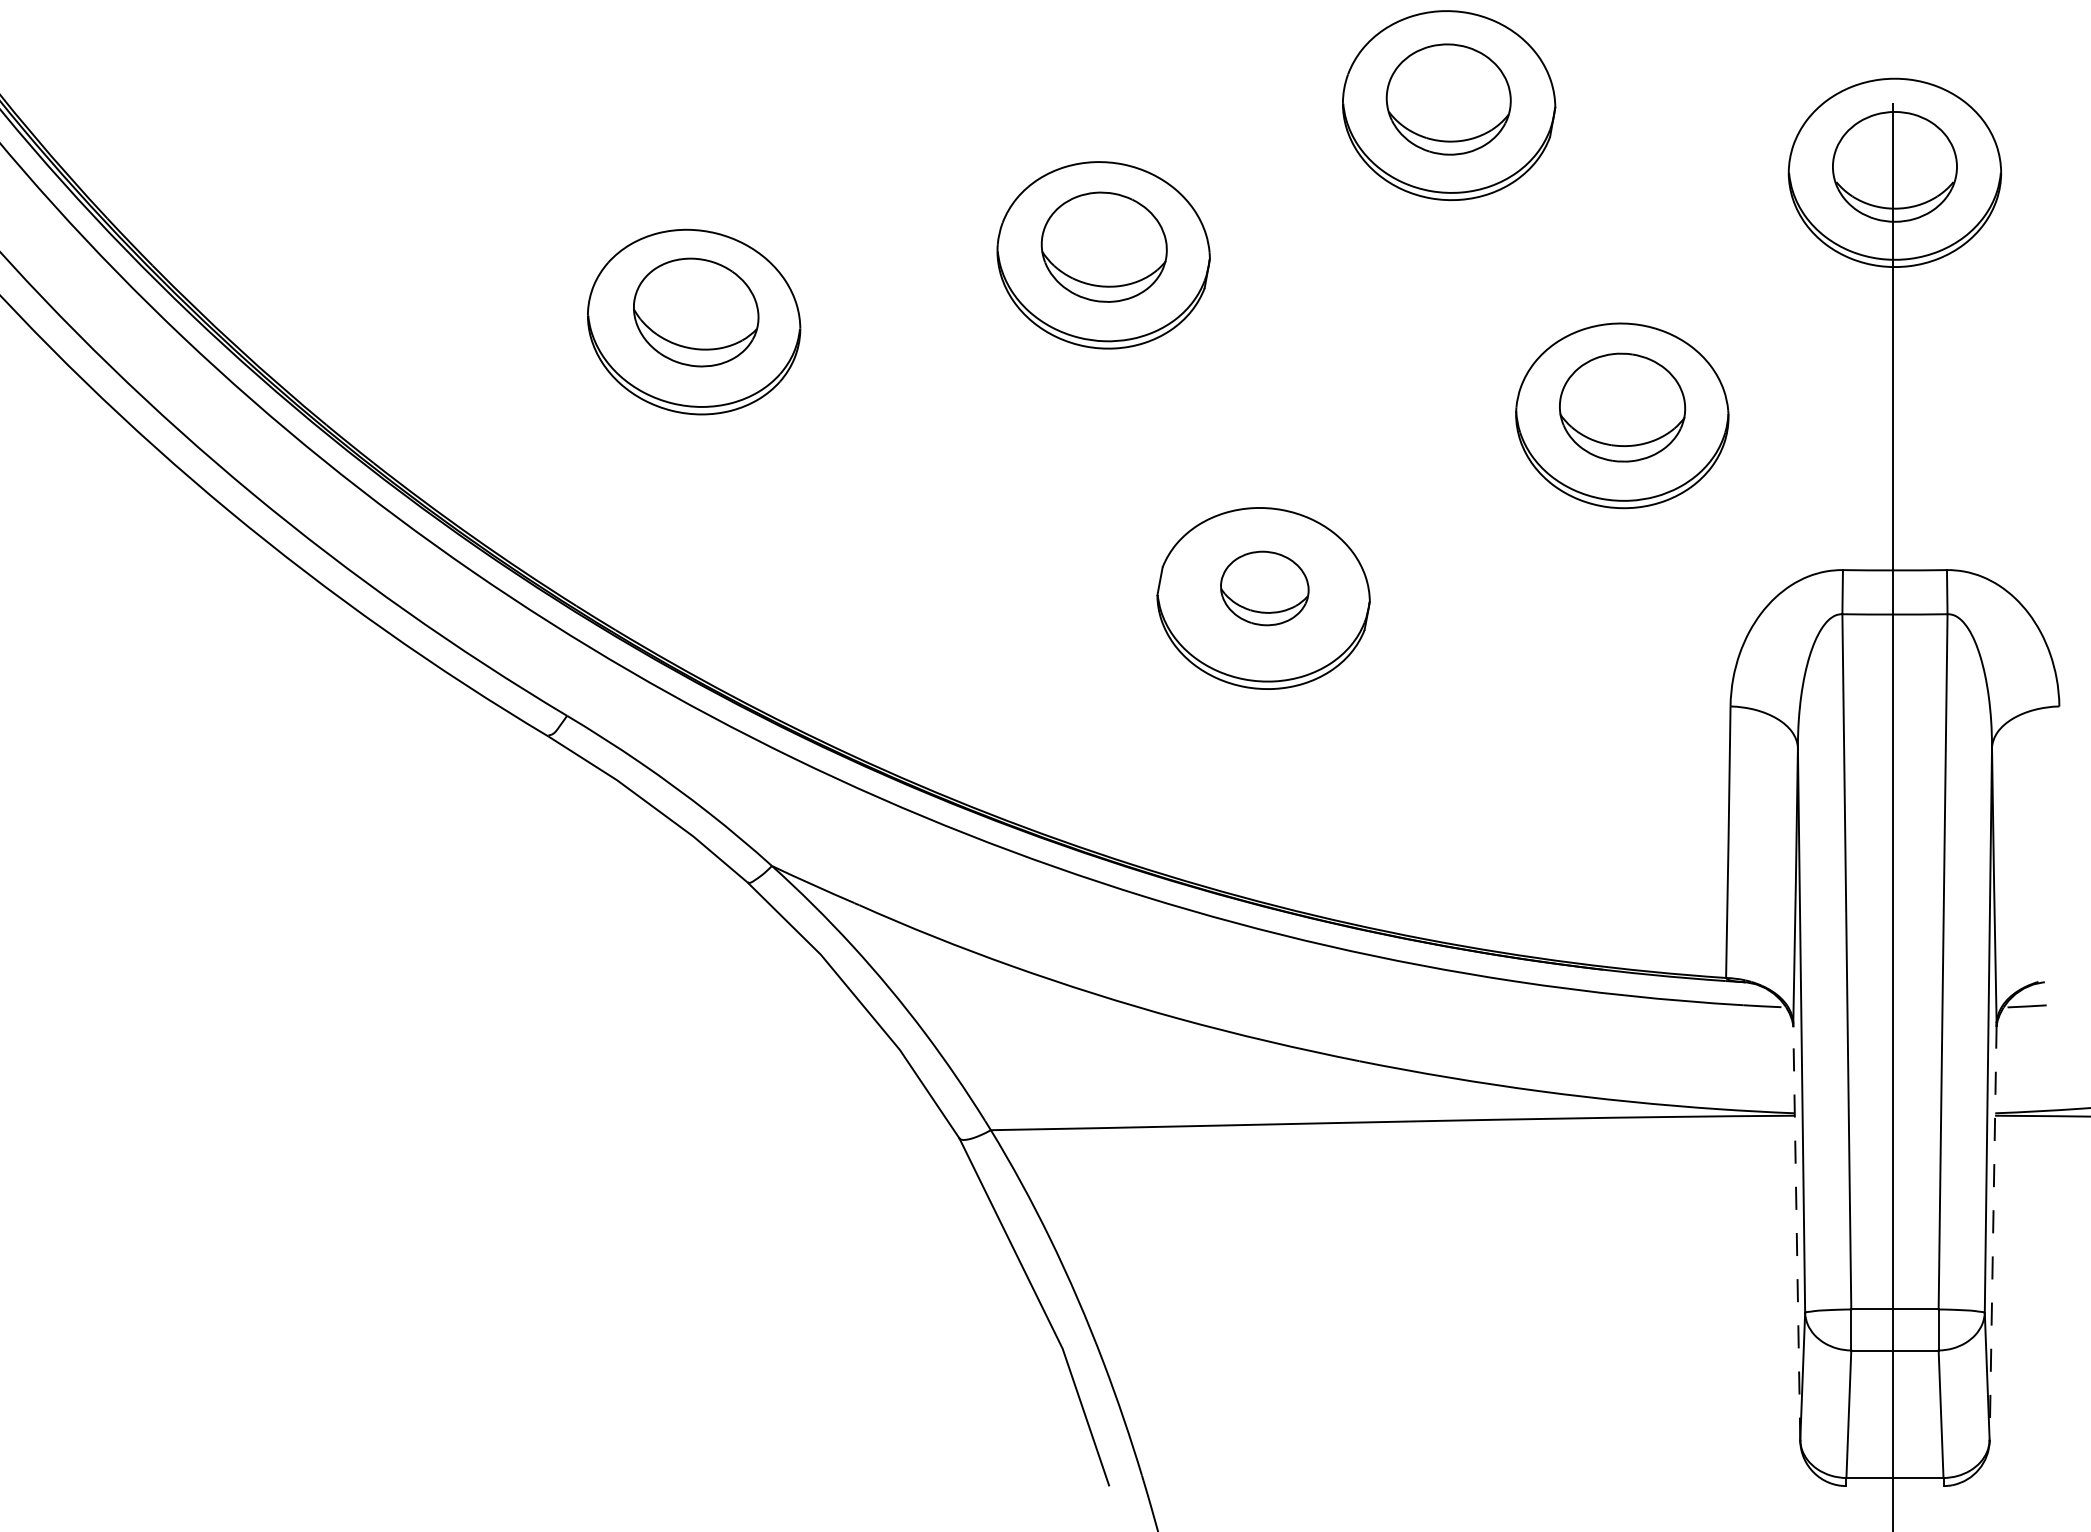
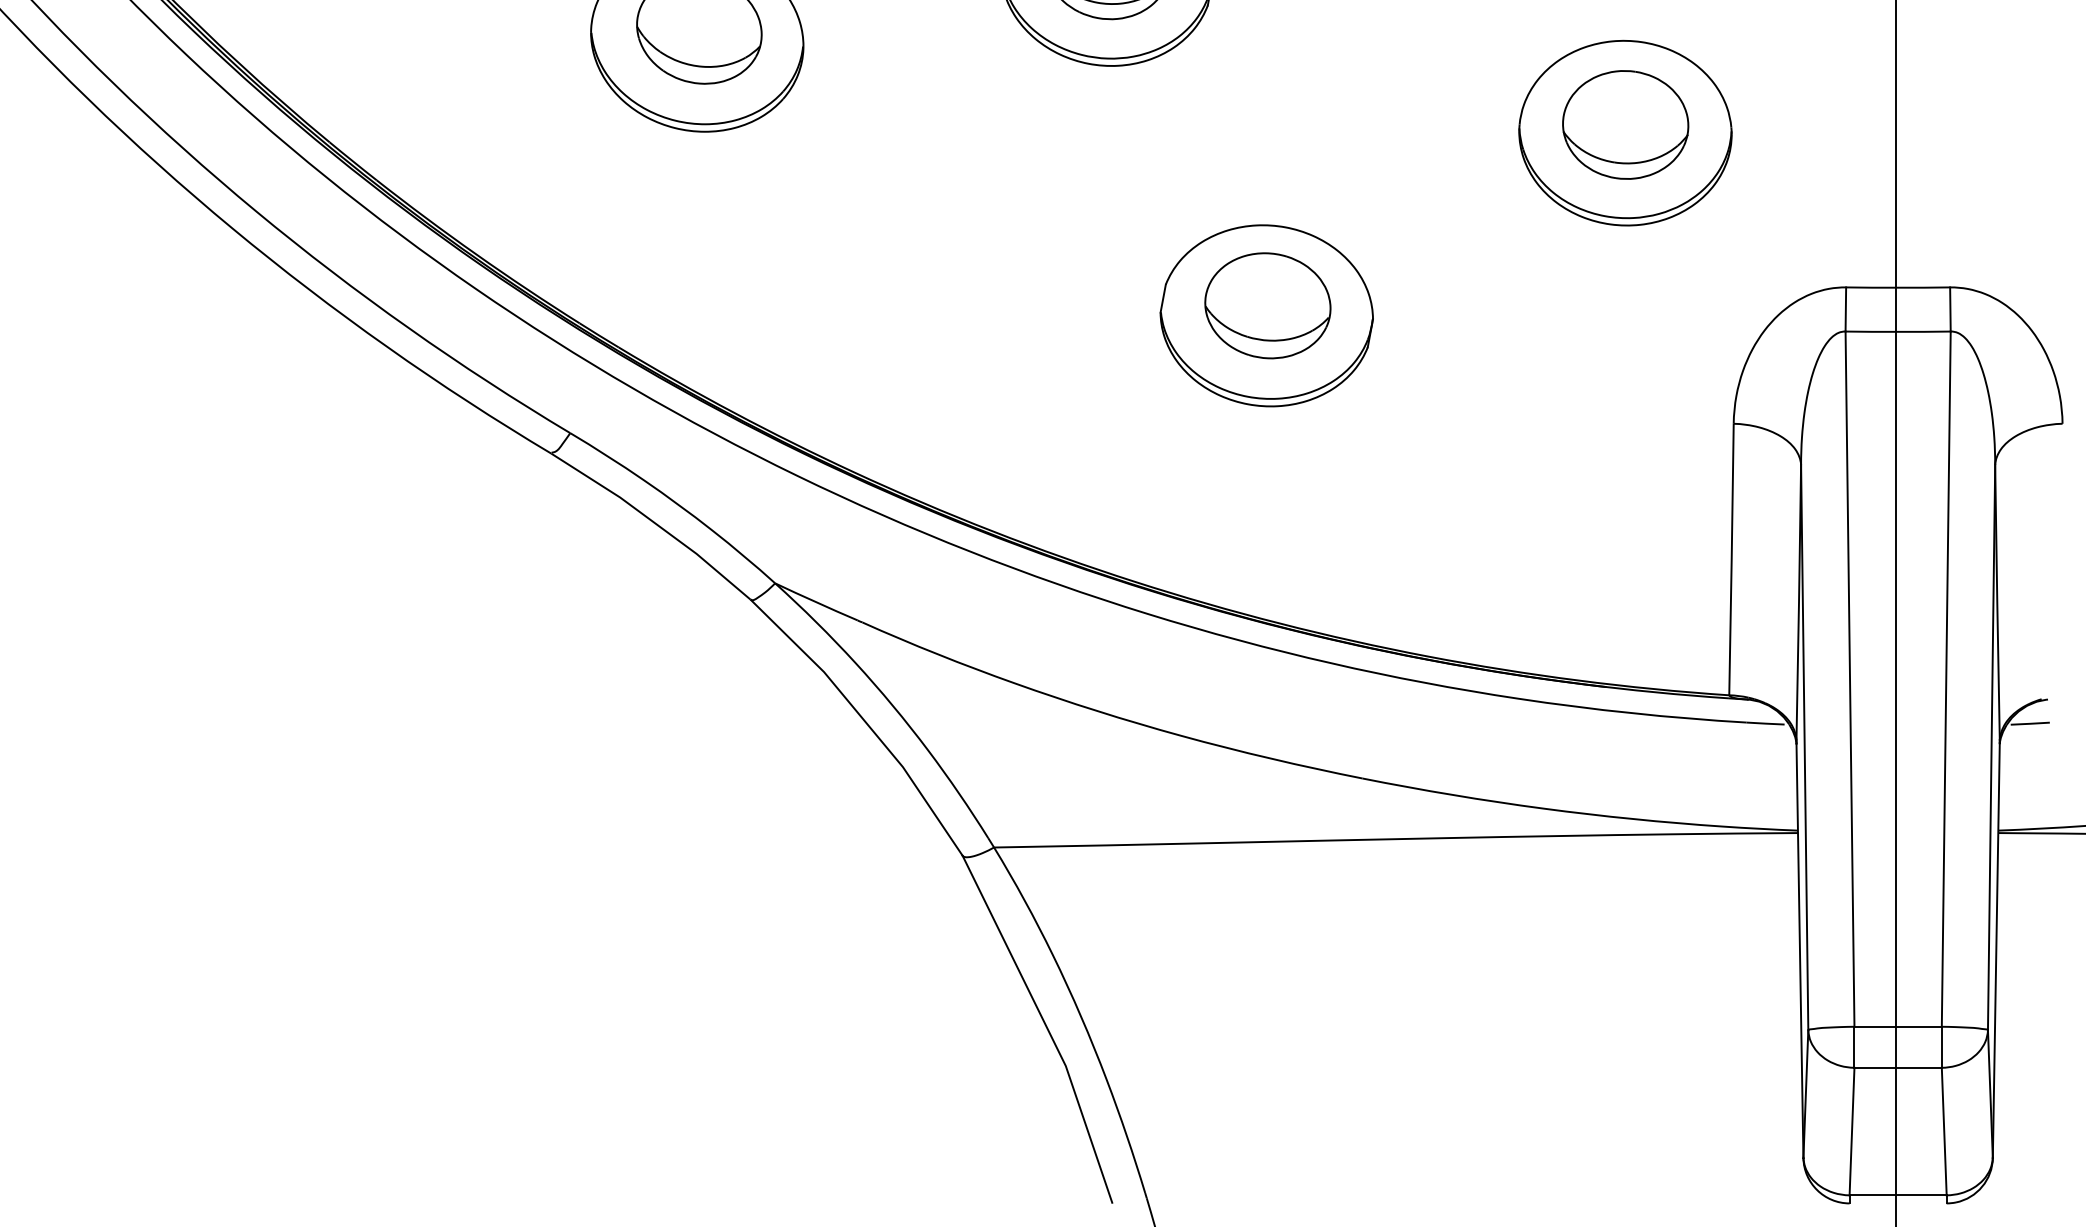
part: (1264, 588) -> (1267, 305), size x1.43
line: (1796, 1232) -> (1799, 949), dashed -> solid
line: (1993, 1233) -> (1996, 950), dashed -> solid

